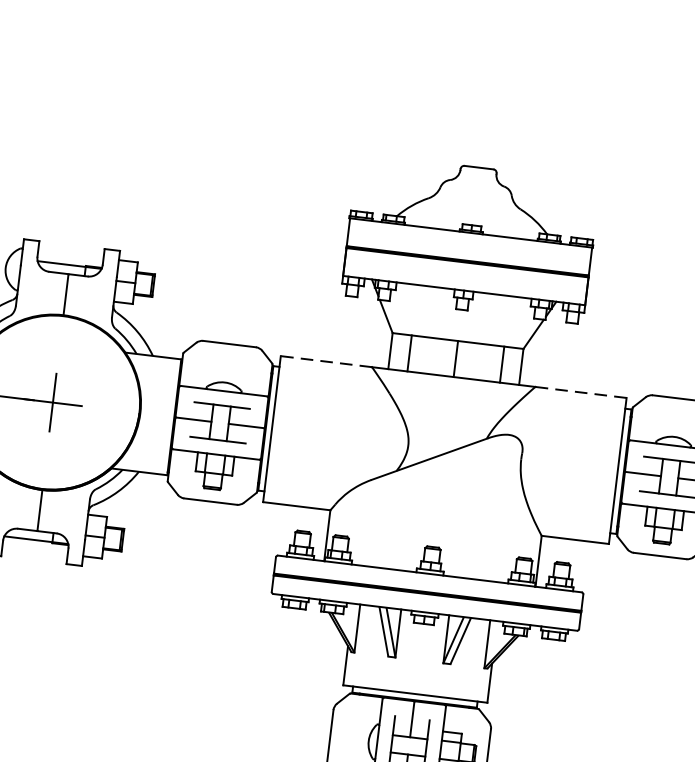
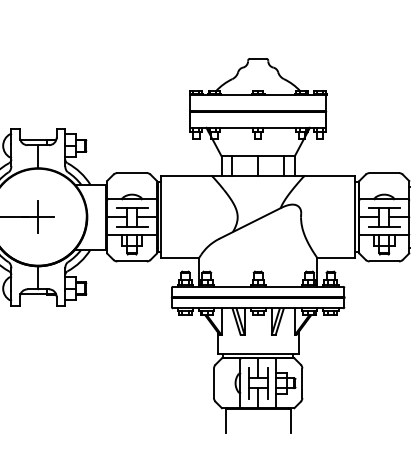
line: (325, 361) -> (186, 176), dashed -> solid
line: (580, 392) -> (329, 176), dashed -> solid

